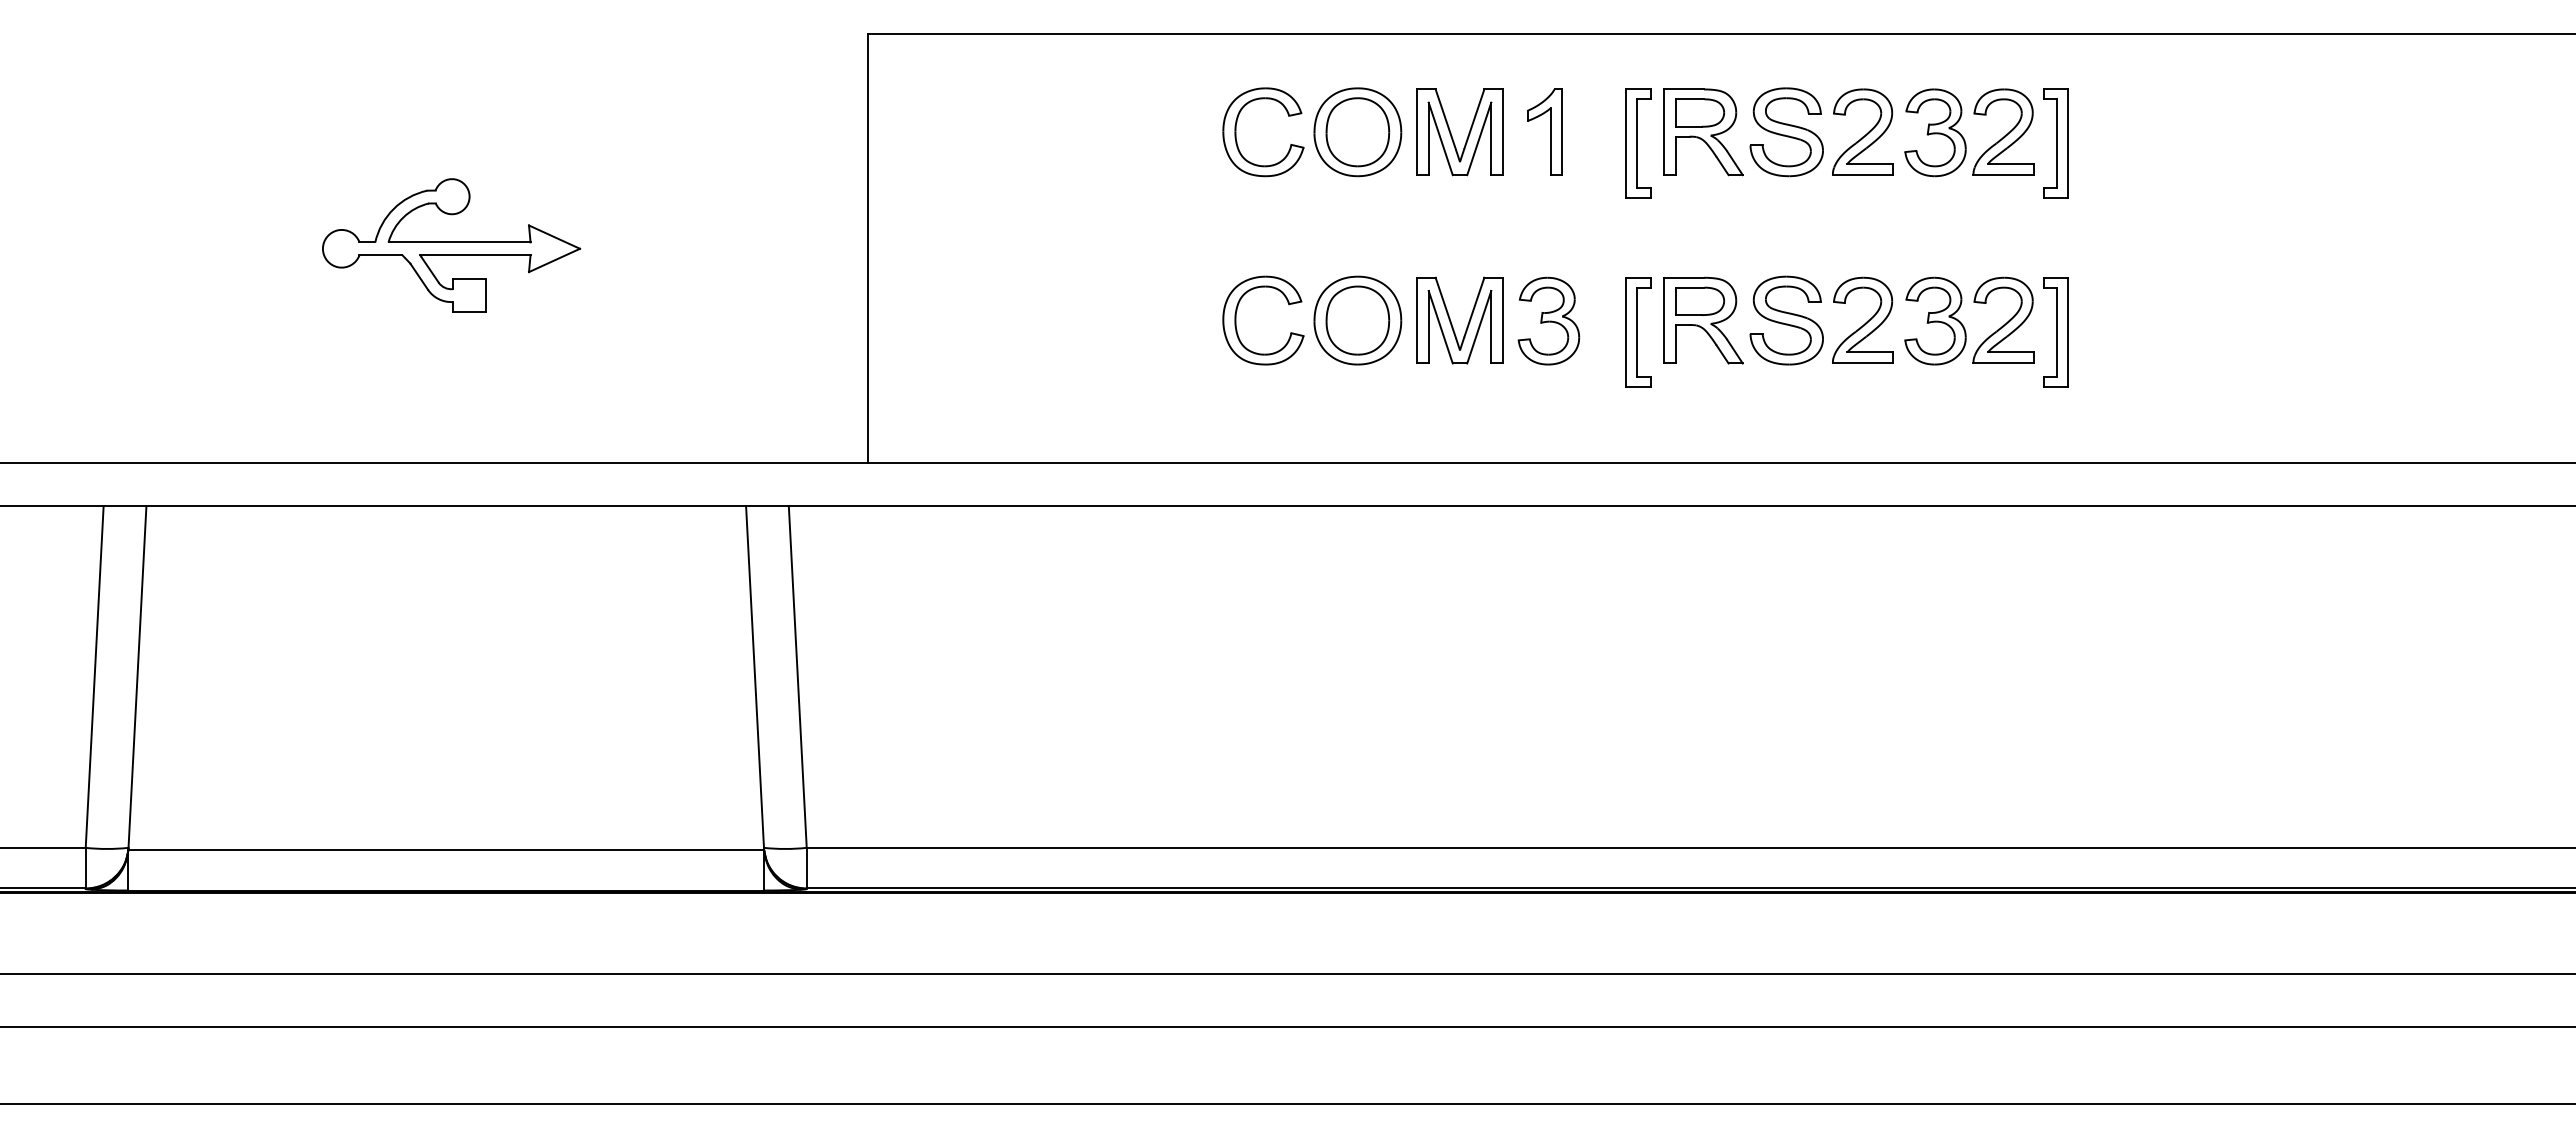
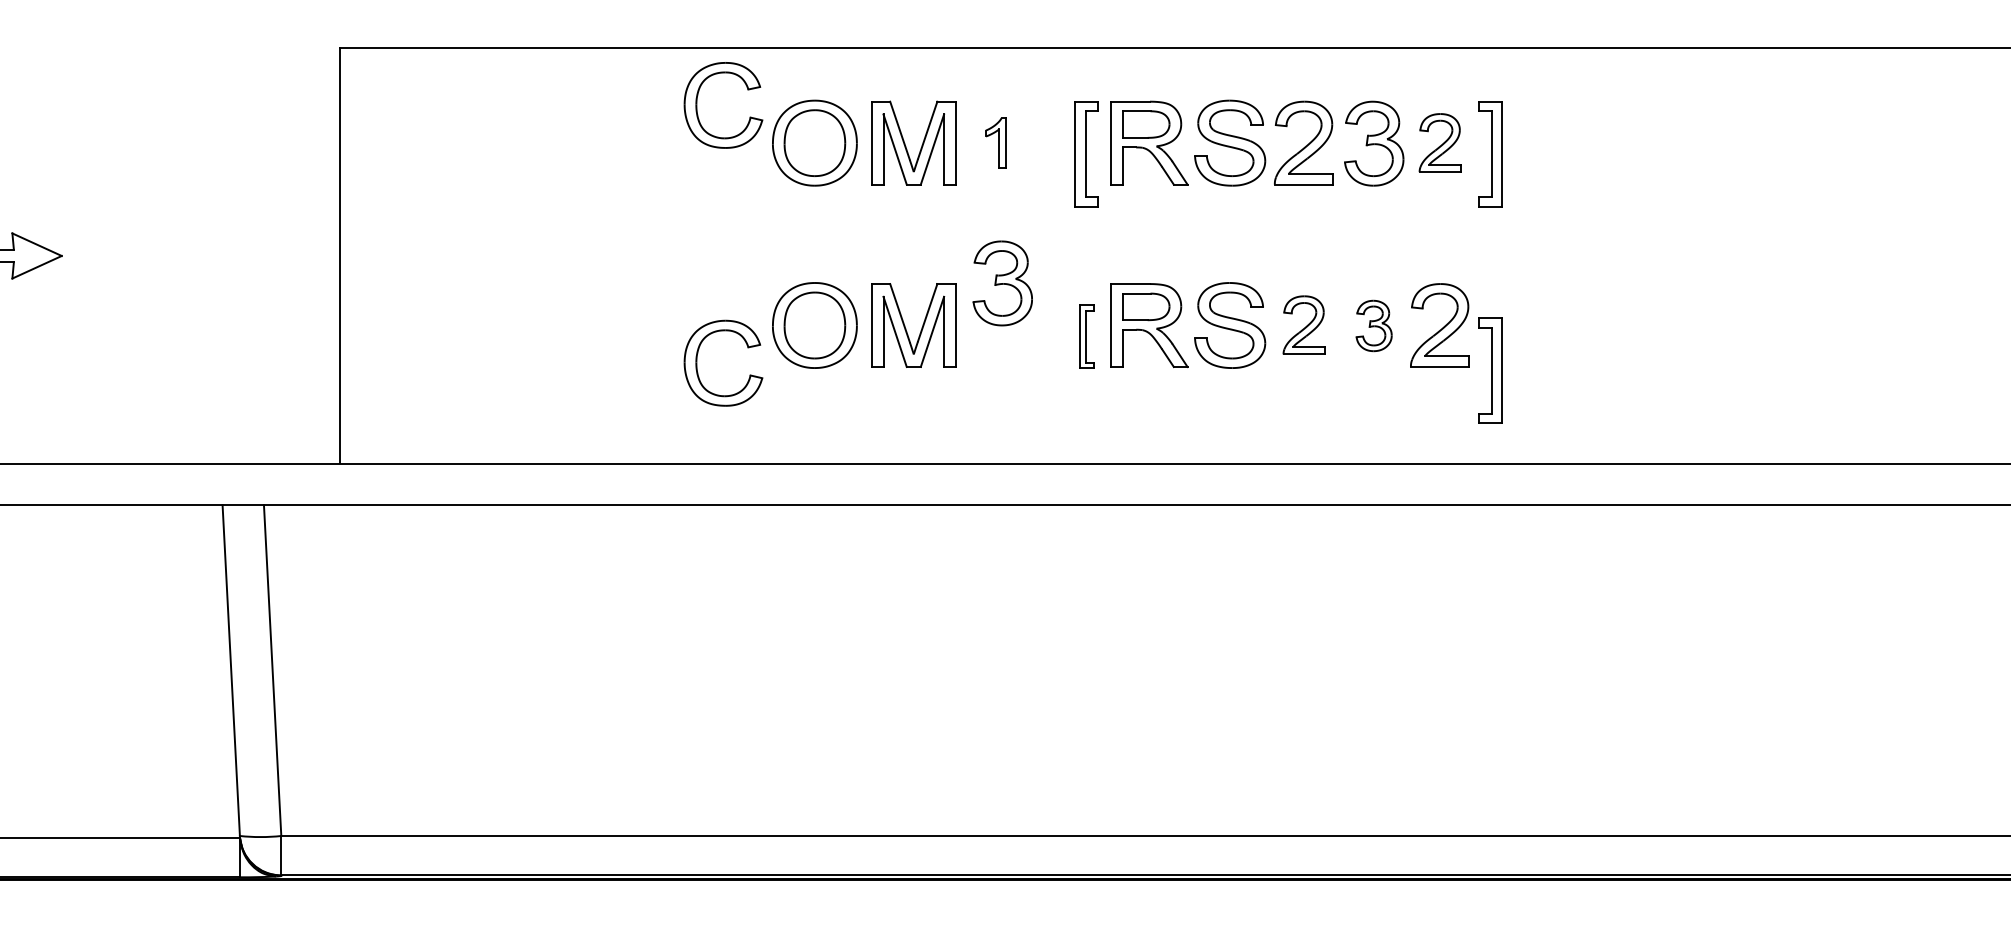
part: (1544, 131) -> (995, 142), size x0.6
part: (2003, 131) -> (1440, 142), size x0.7
part: (1236, 132) -> (697, 105), moved
part: (1862, 319) -> (1303, 324), size x0.7
part: (1236, 320) -> (697, 363), moved
part: (1548, 320) -> (1002, 282), moved
part: (1935, 320) -> (1374, 325), size x0.6
part: (1638, 332) -> (1086, 337), size x0.6
part: (2055, 332) -> (1490, 370), moved

